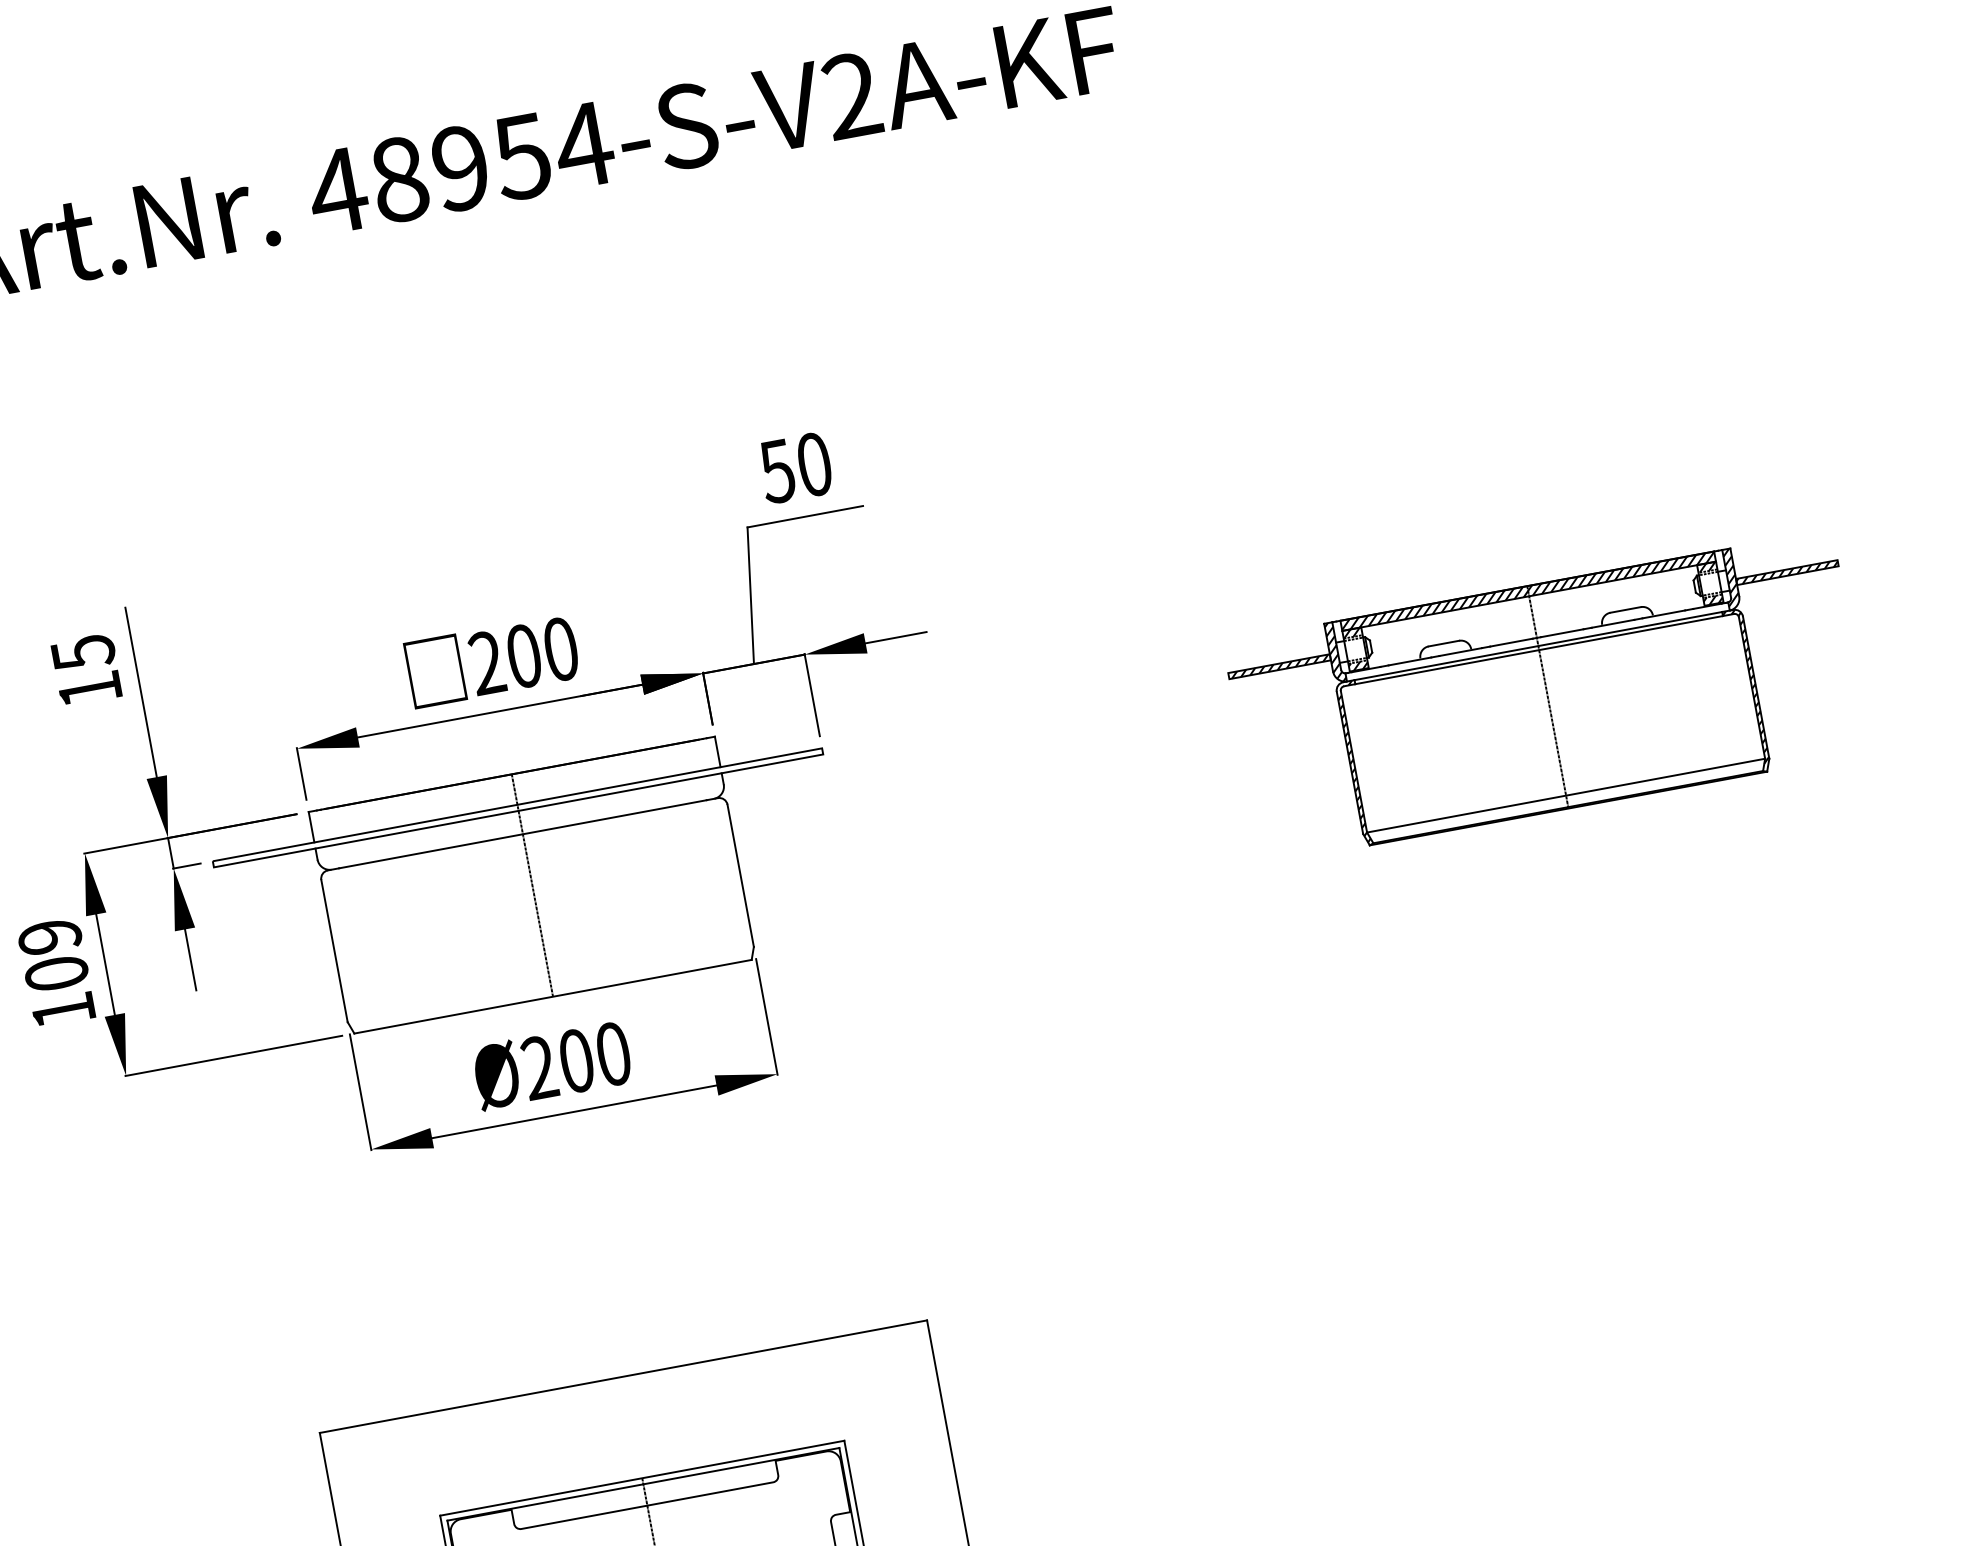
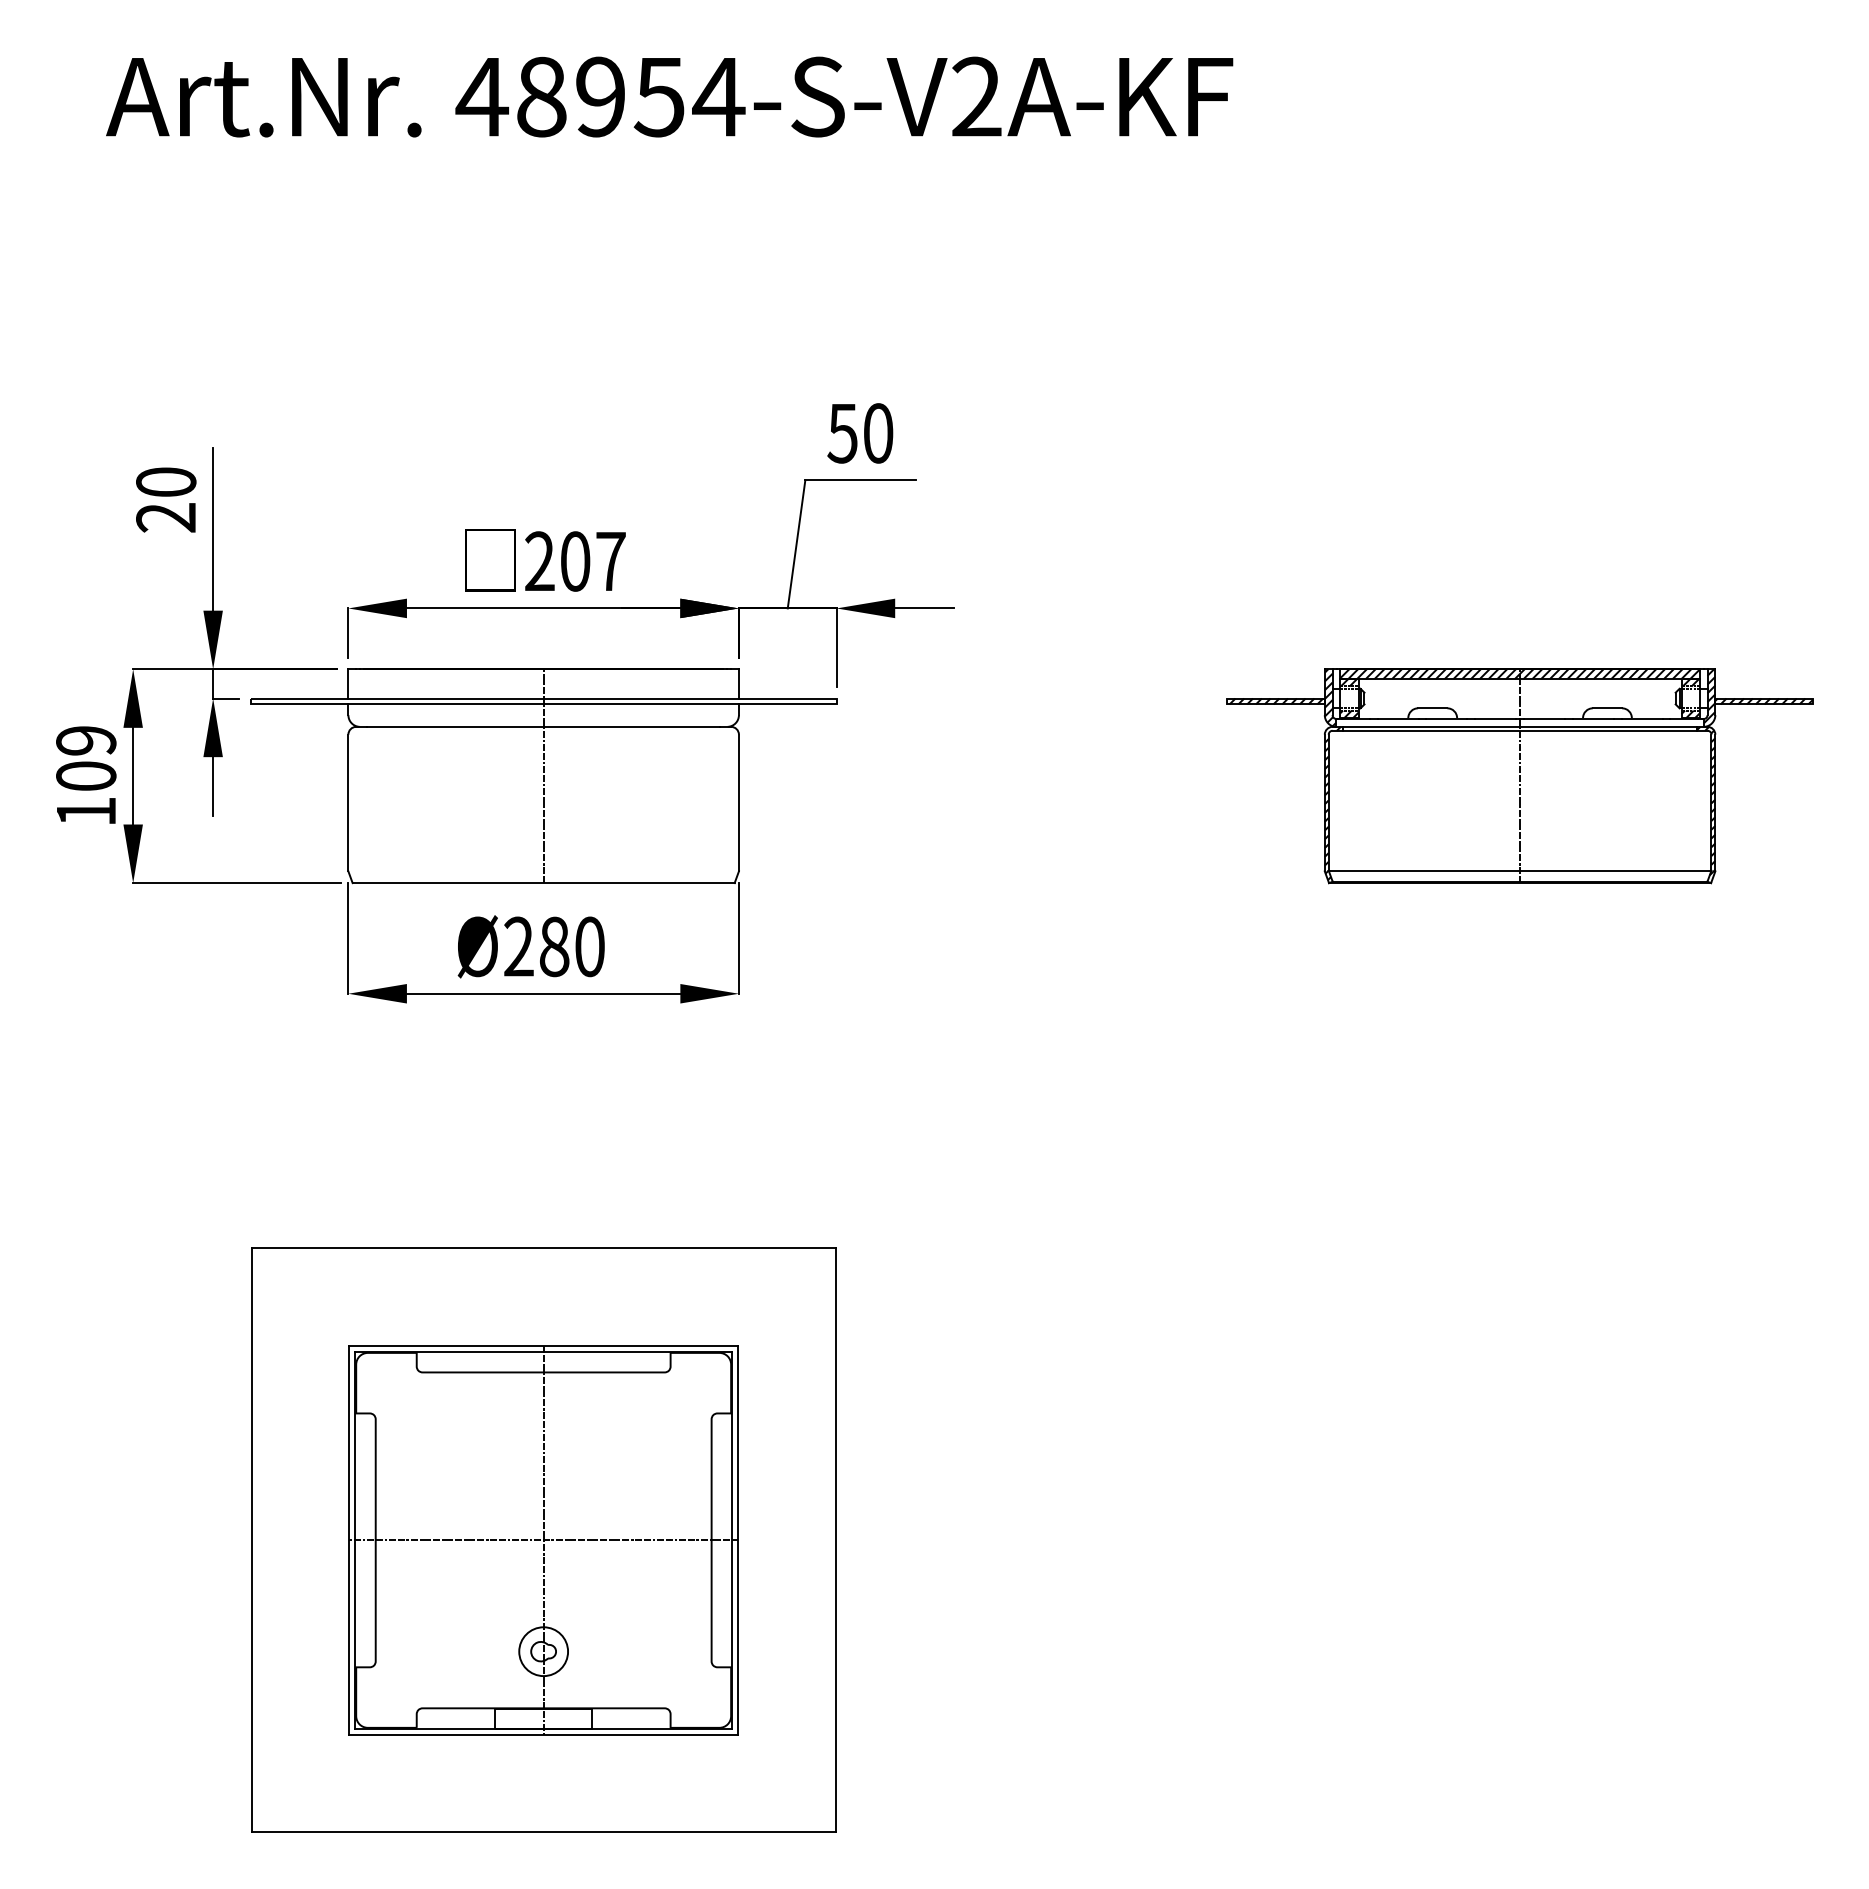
text: (560, 649) -> (610, 561), 200 -> 207
text: (86, 670) -> (166, 499), 15 -> 20
text: (576, 1060) -> (554, 946), Ø200 -> Ø280

